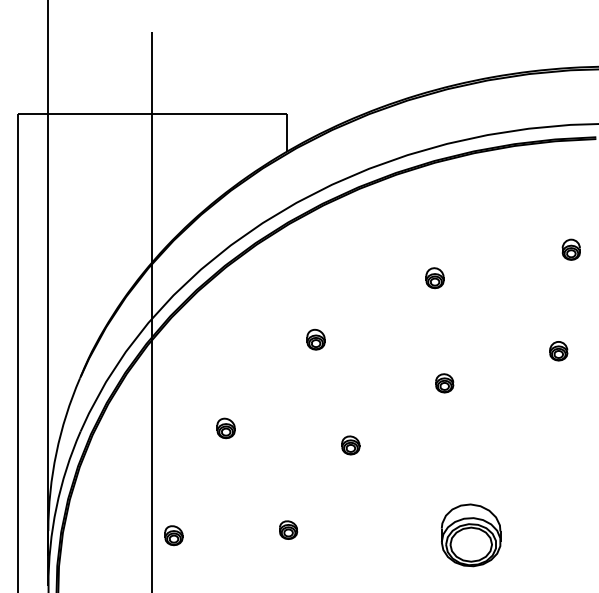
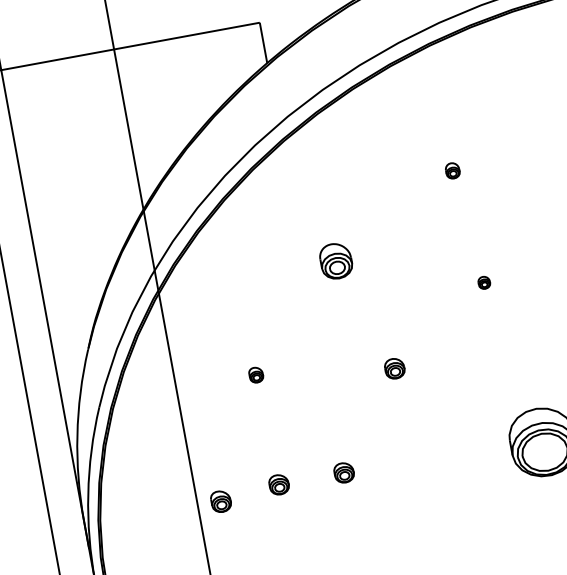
part: (434, 278) -> (452, 171), size x0.7
part: (315, 339) -> (335, 260), size x1.6
part: (444, 383) -> (483, 282), size x0.6
part: (225, 428) -> (255, 375), size x0.7
part: (228, 529) -> (279, 484), added

